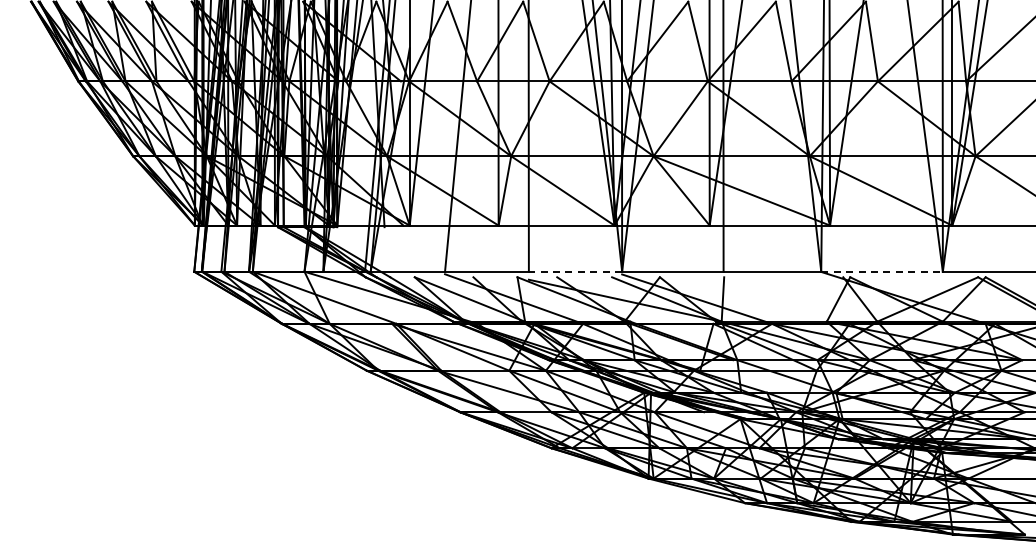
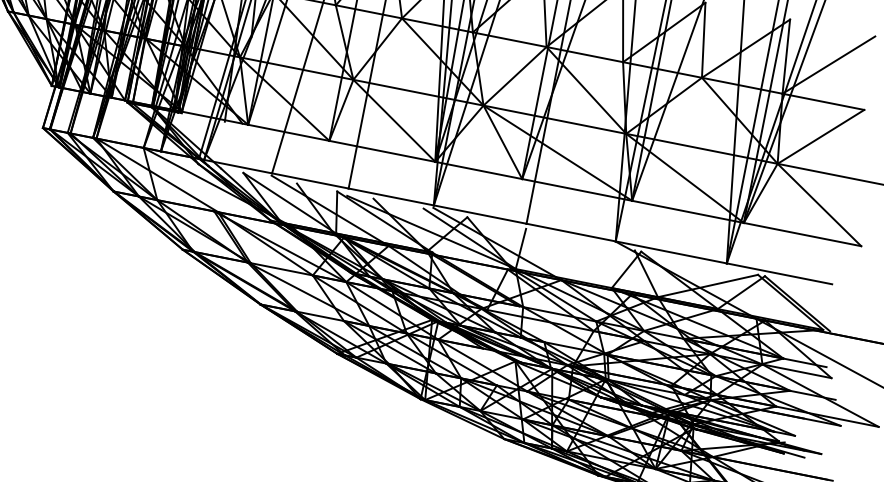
line: (575, 271) -> (391, 196), dashed -> solid
line: (882, 271) -> (671, 252), dashed -> solid

